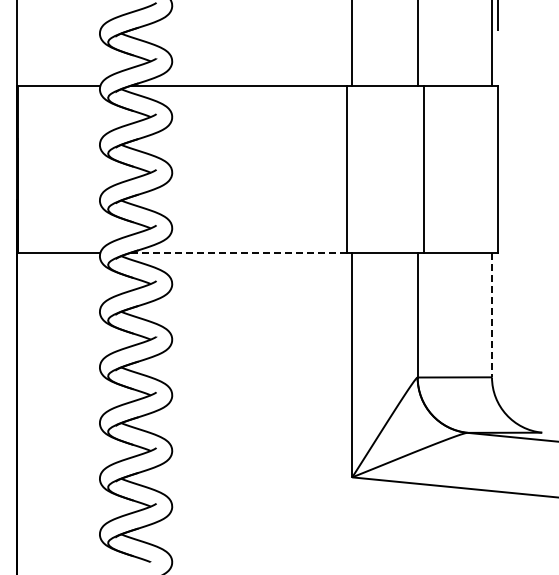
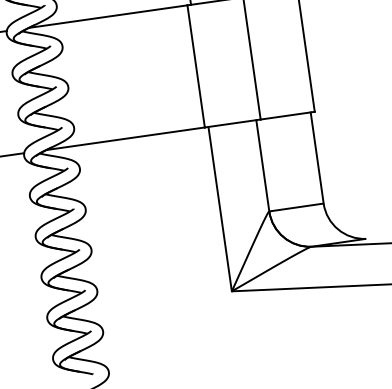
line: (238, 252) -> (125, 138), dashed -> solid
line: (492, 315) -> (317, 158), dashed -> solid

